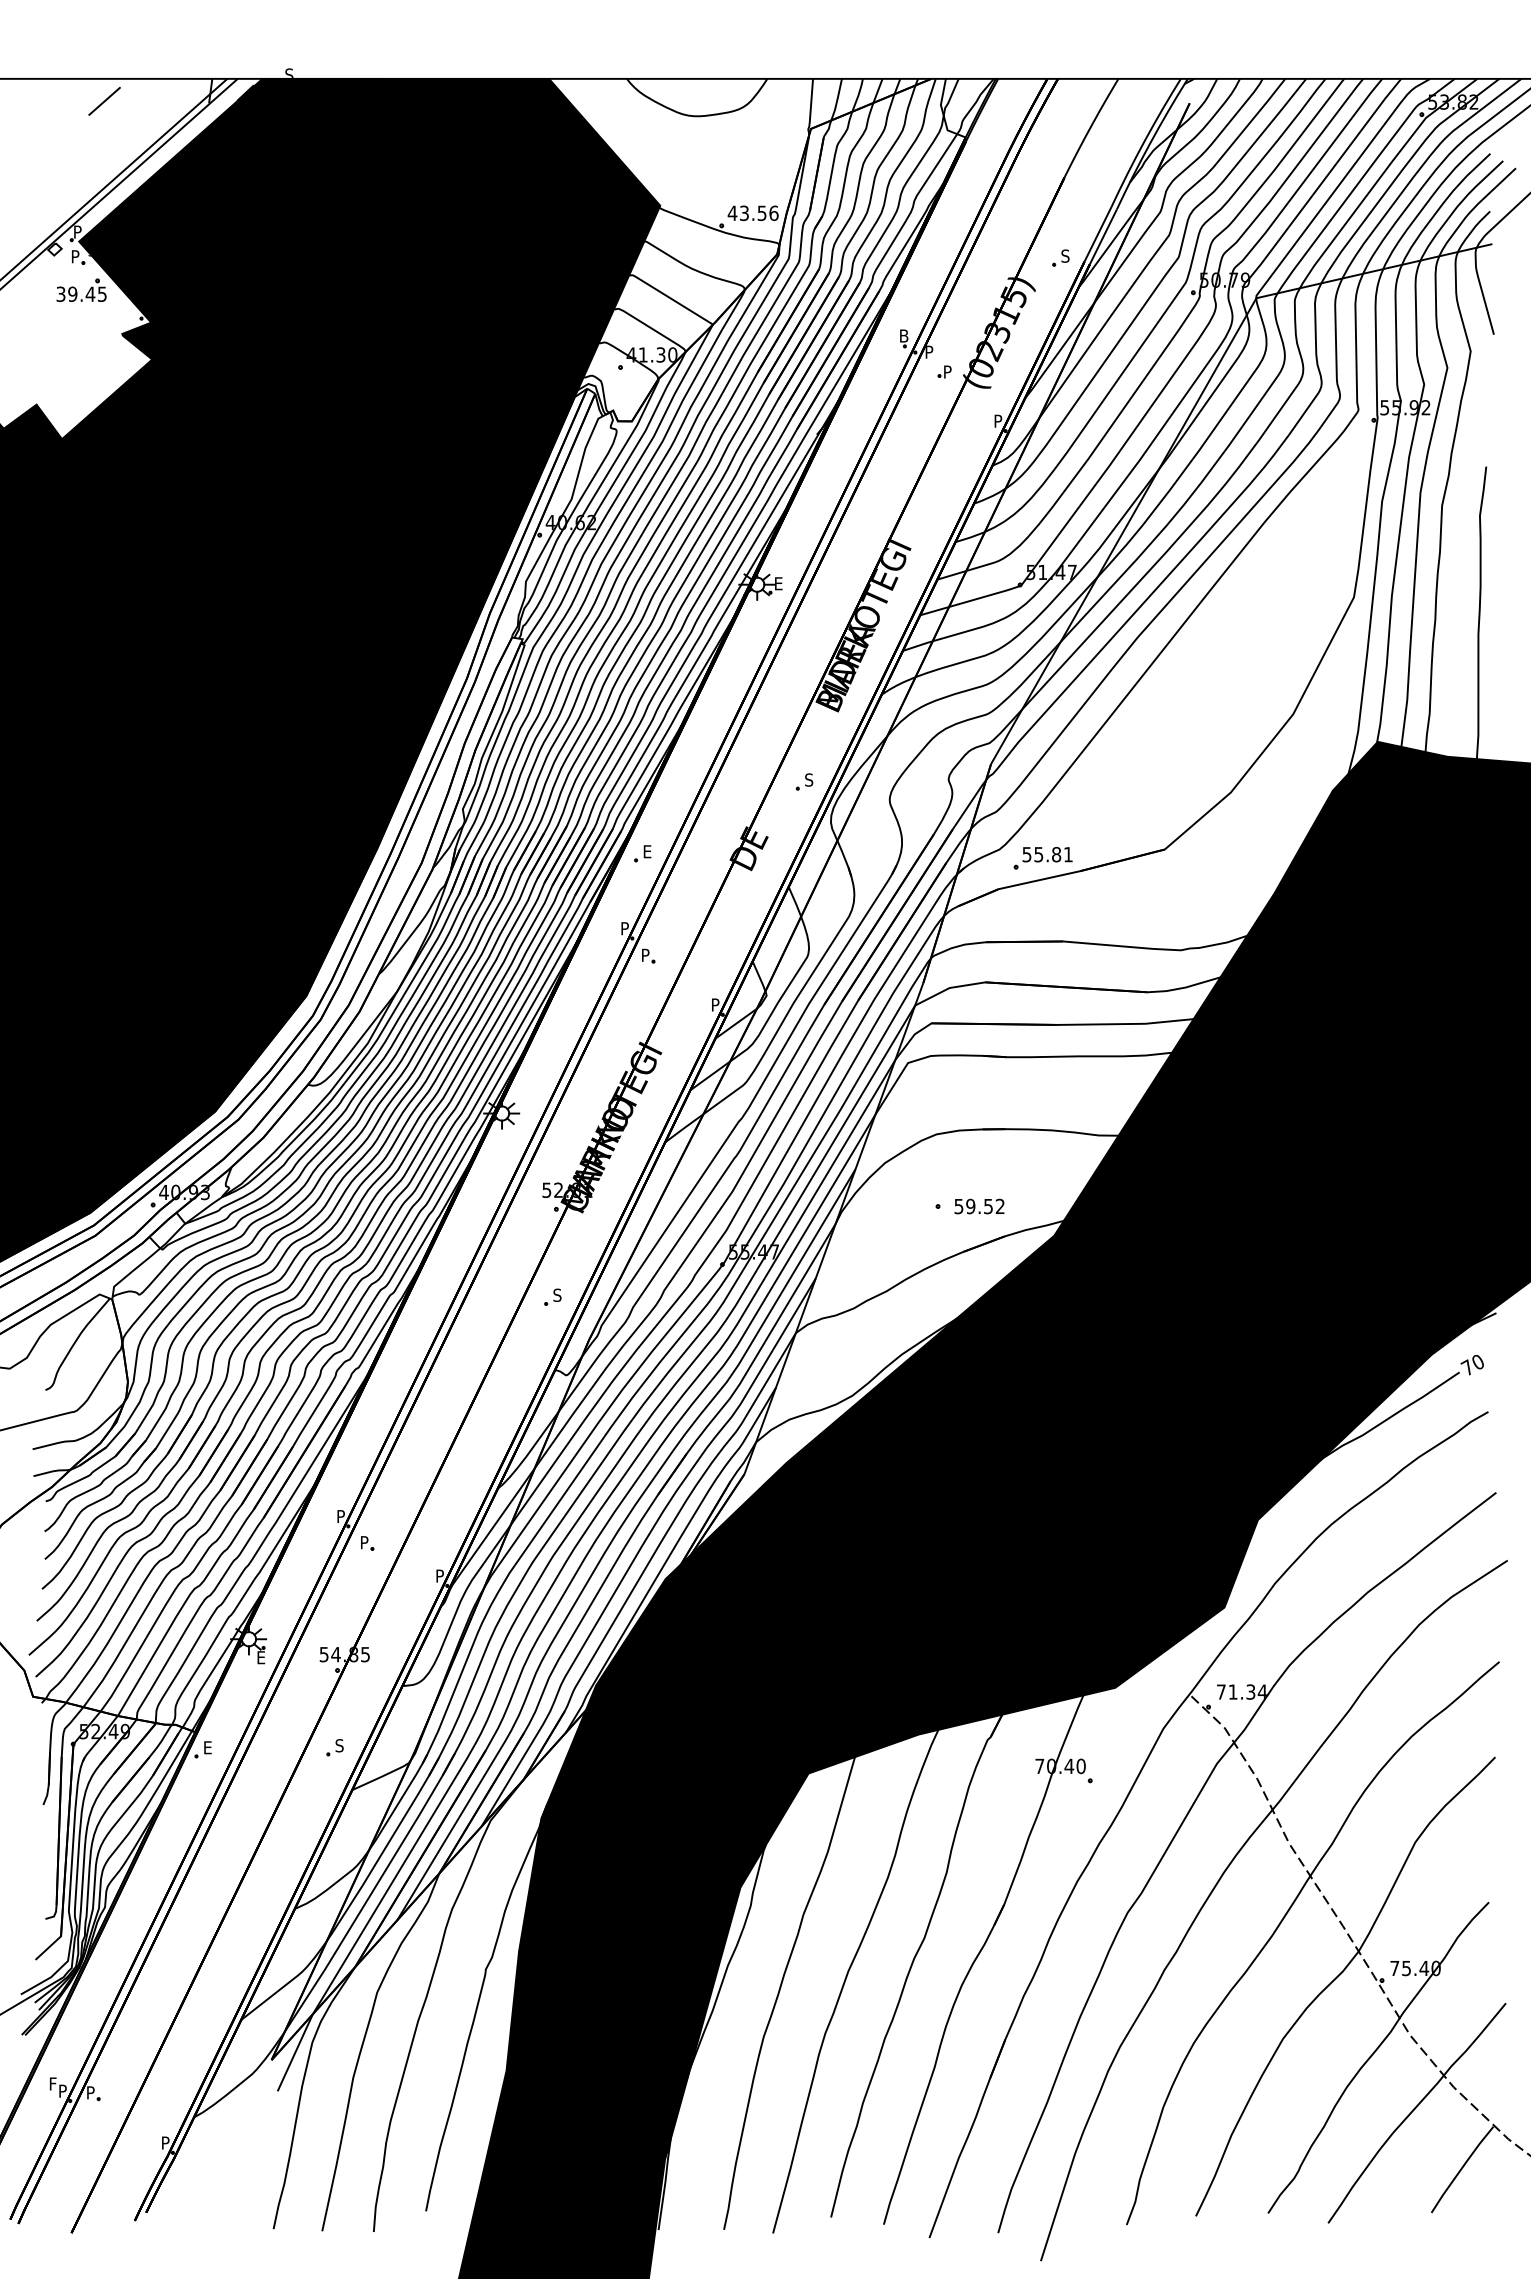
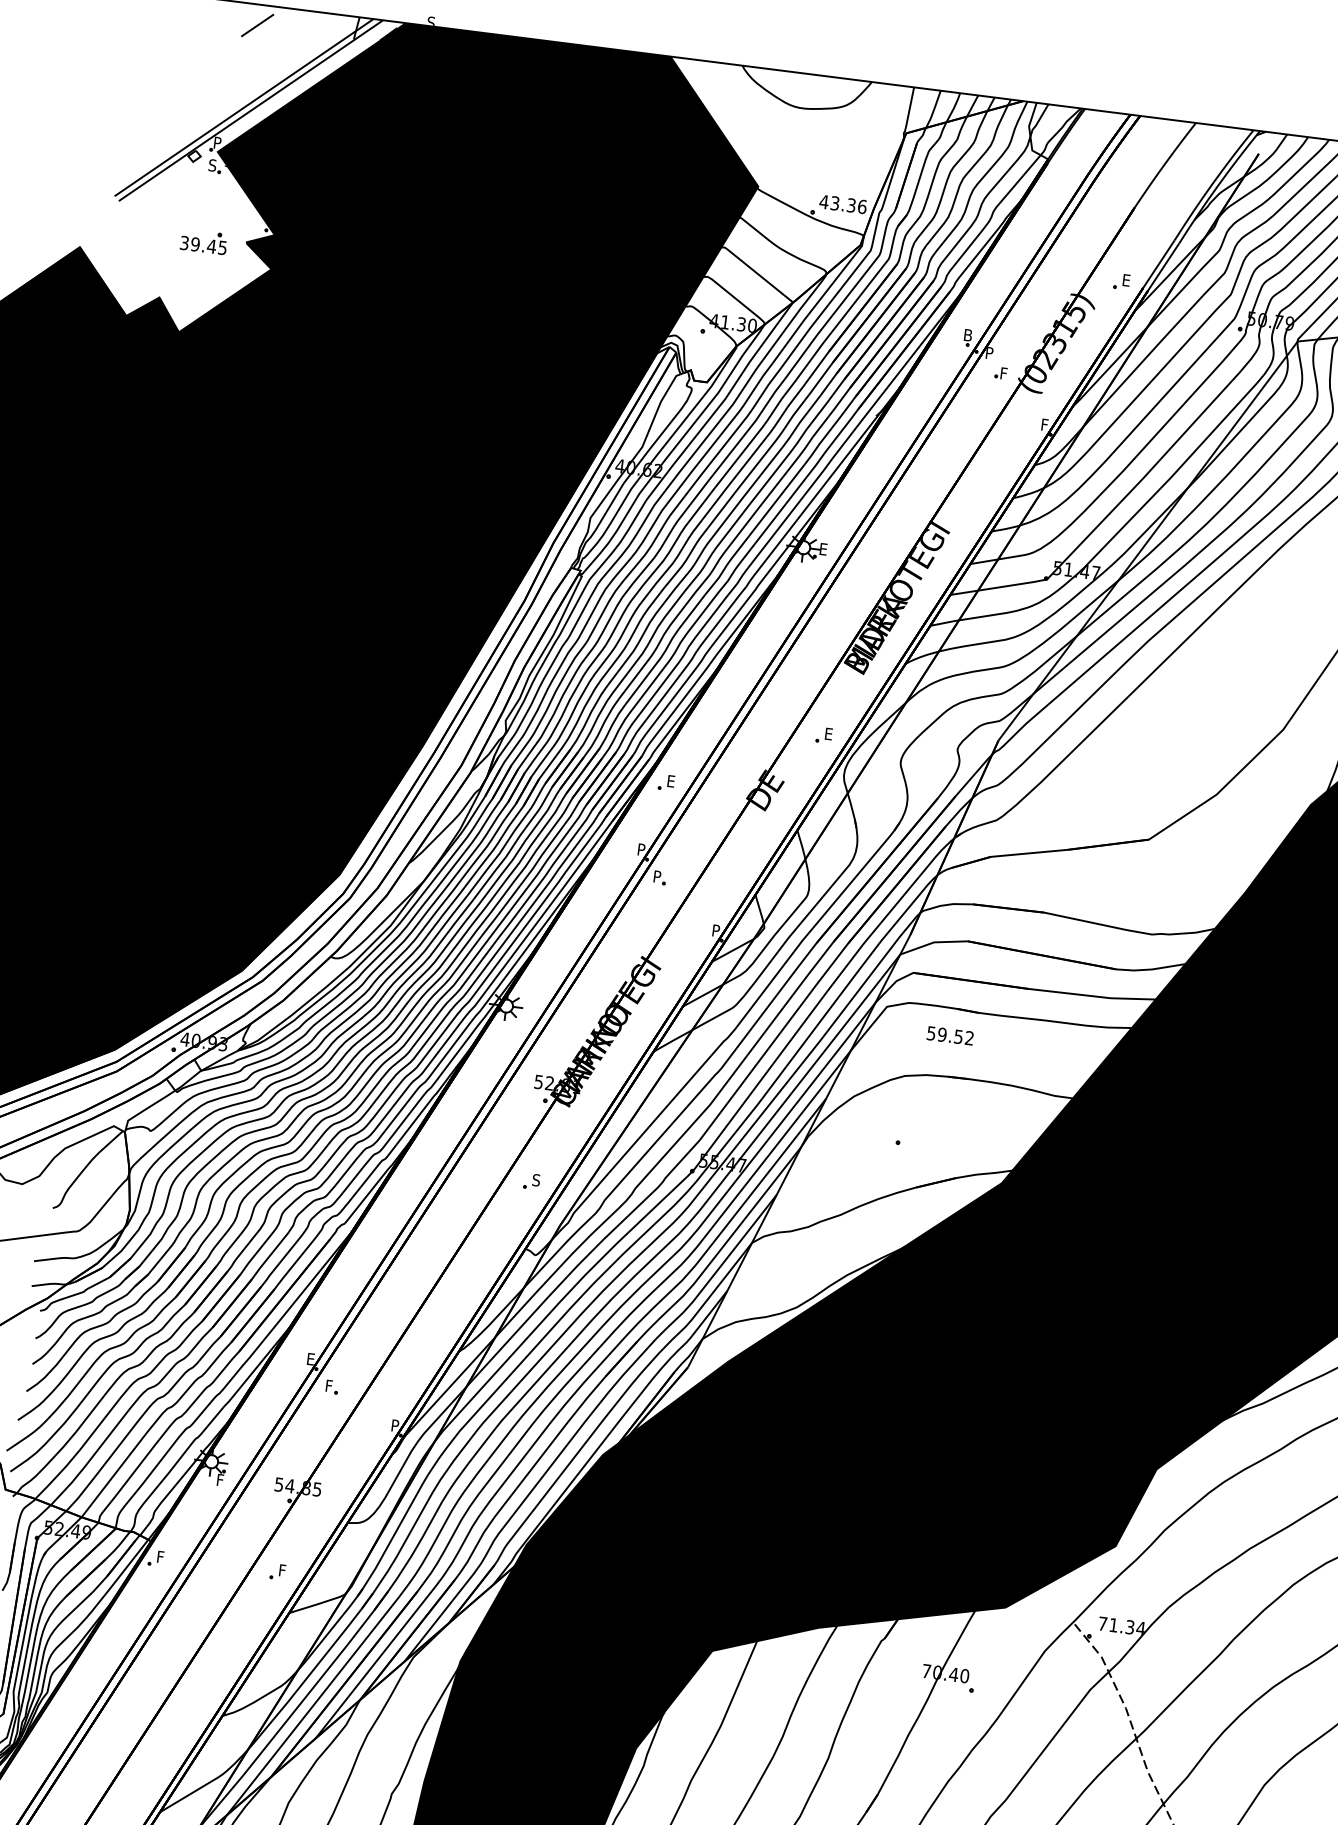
text: (762, 212) -> (851, 204), 43.56 -> 43.36
text: (1065, 255) -> (1126, 279), S -> E
text: (75, 256) -> (212, 165), P -> S
part: (81, 289) -> (204, 241), moved
text: (948, 369) -> (1005, 371), P -> F
text: (999, 418) -> (1046, 422), P -> F
text: (809, 779) -> (829, 733), S -> E
part: (1042, 858) -> (1034, 833), removed
text: (979, 1206) -> (950, 1035), moved
text: (341, 1516) -> (311, 1359), P -> E
text: (365, 1539) -> (330, 1383), P -> F
text: (262, 1657) -> (221, 1480), E -> F
text: (339, 1745) -> (282, 1570), S -> F
text: (208, 1747) -> (161, 1556), E -> F

